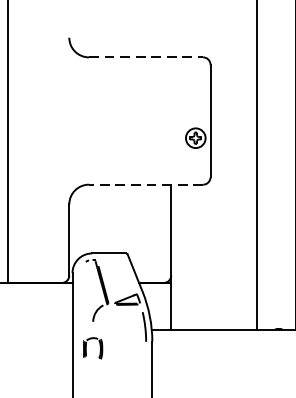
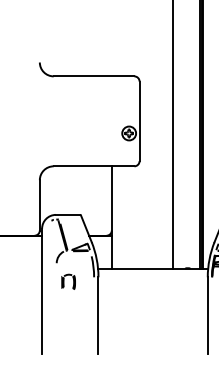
line: (146, 57) -> (94, 76), dashed -> solid
line: (145, 184) -> (93, 166), dashed -> solid
part: (92, 347) -> (68, 281), moved

